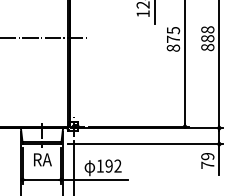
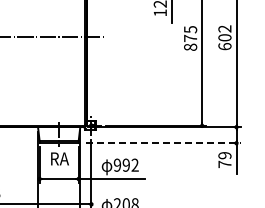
text: (207, 38) -> (224, 37), 888 -> 602
line: (146, 144) -> (163, 143), solid -> dashed
text: (99, 165) -> (116, 164), 192 -> 992

